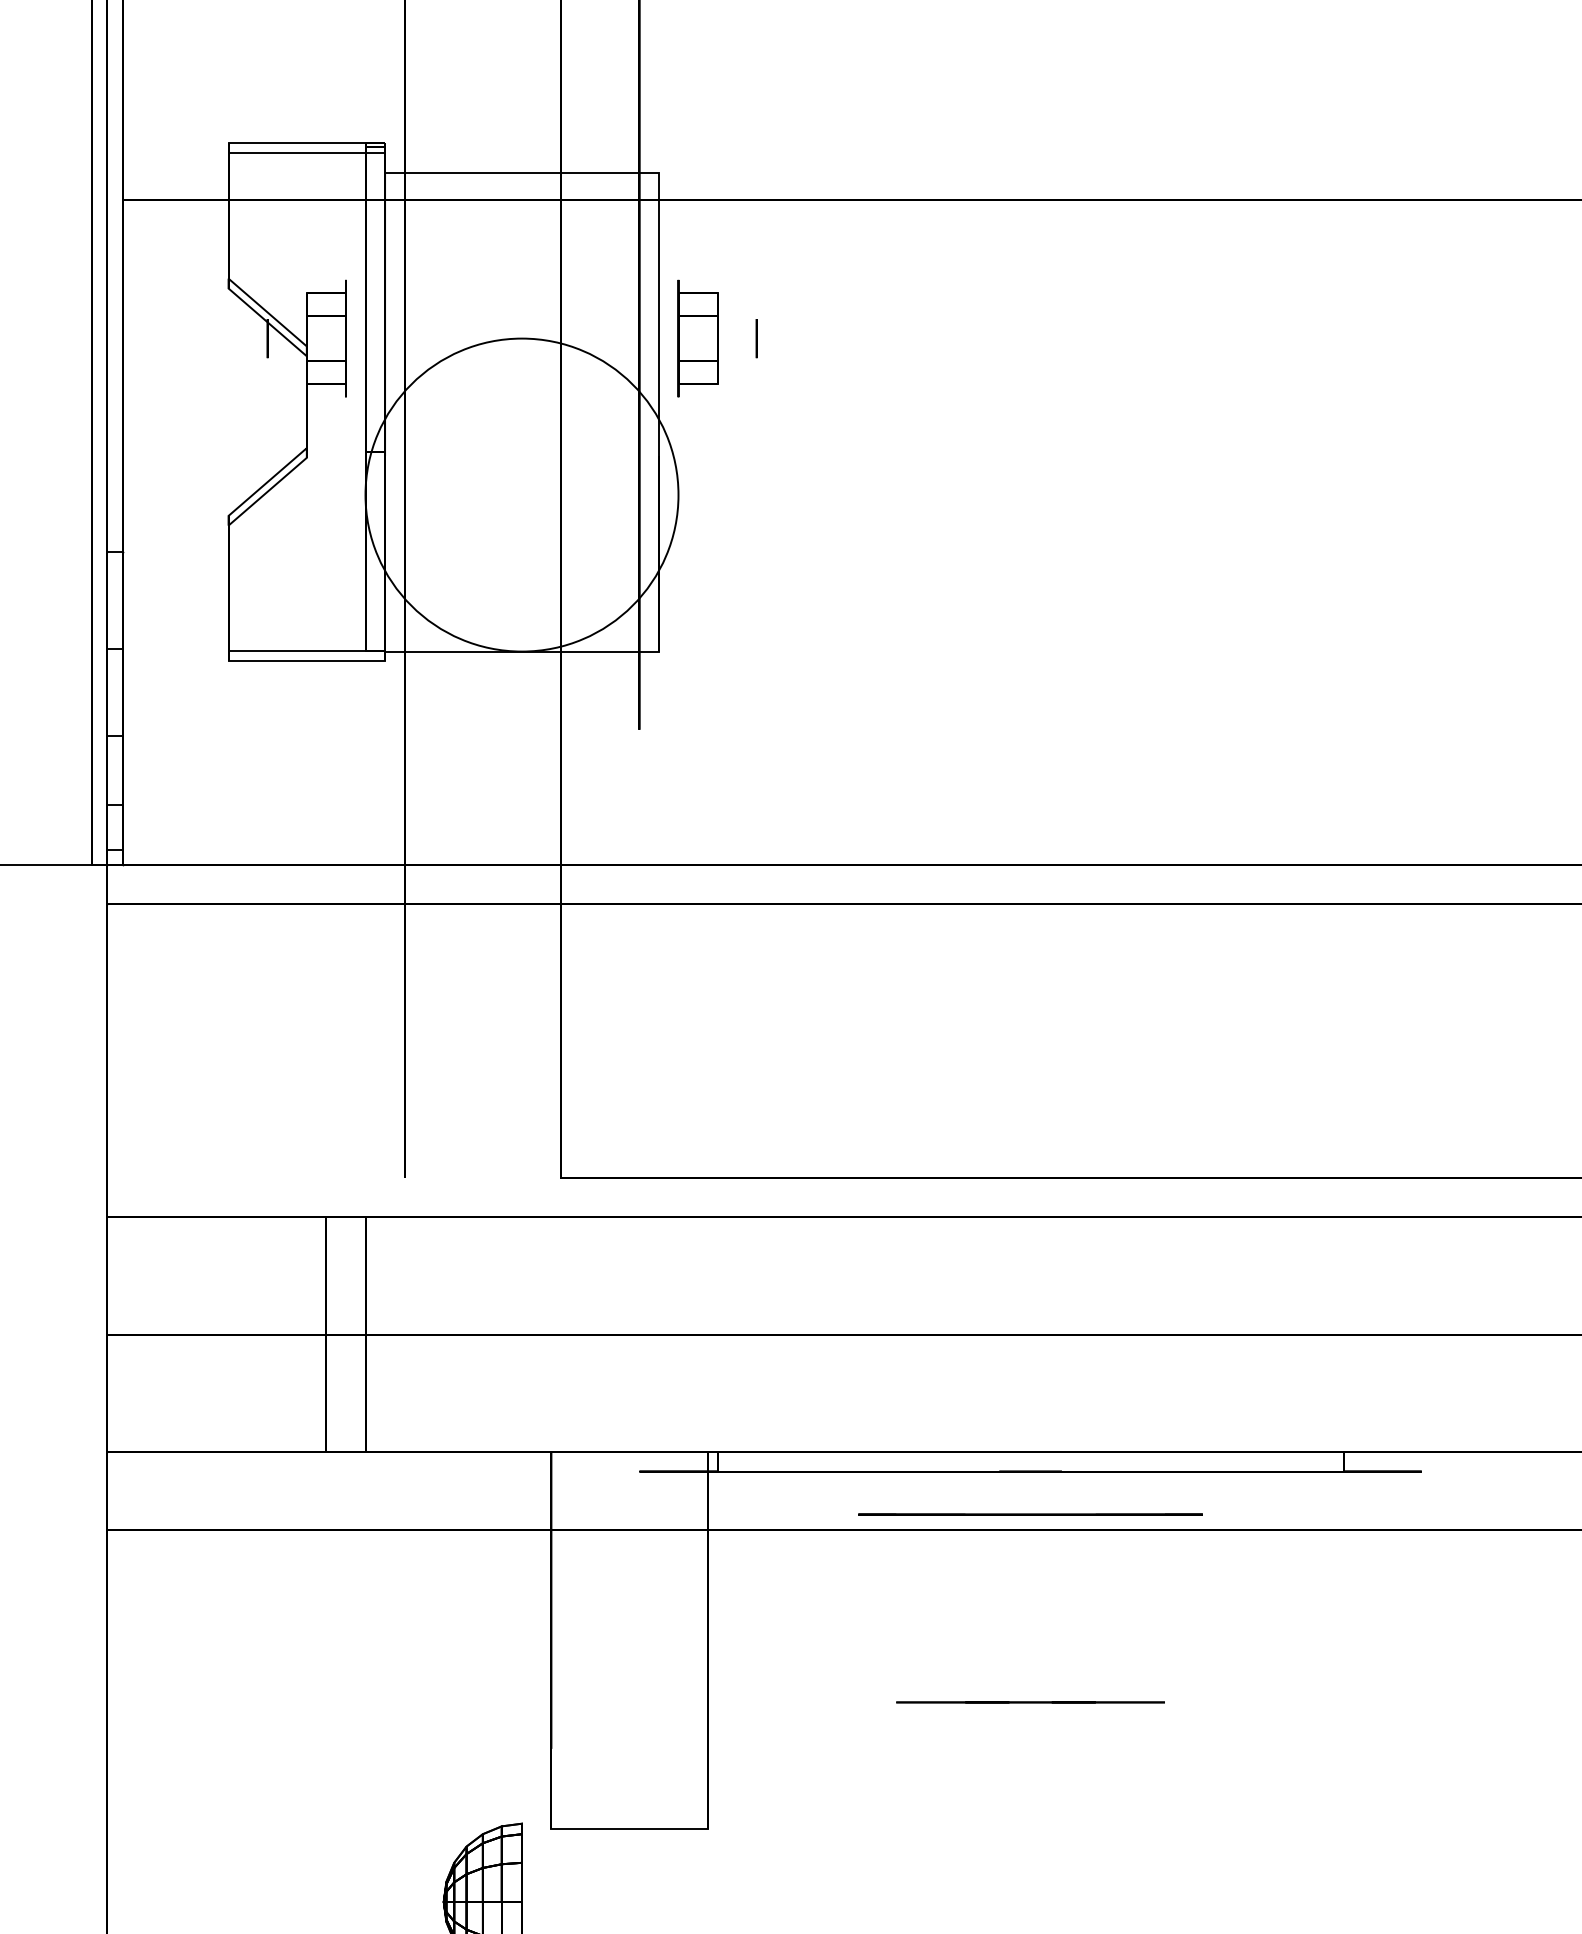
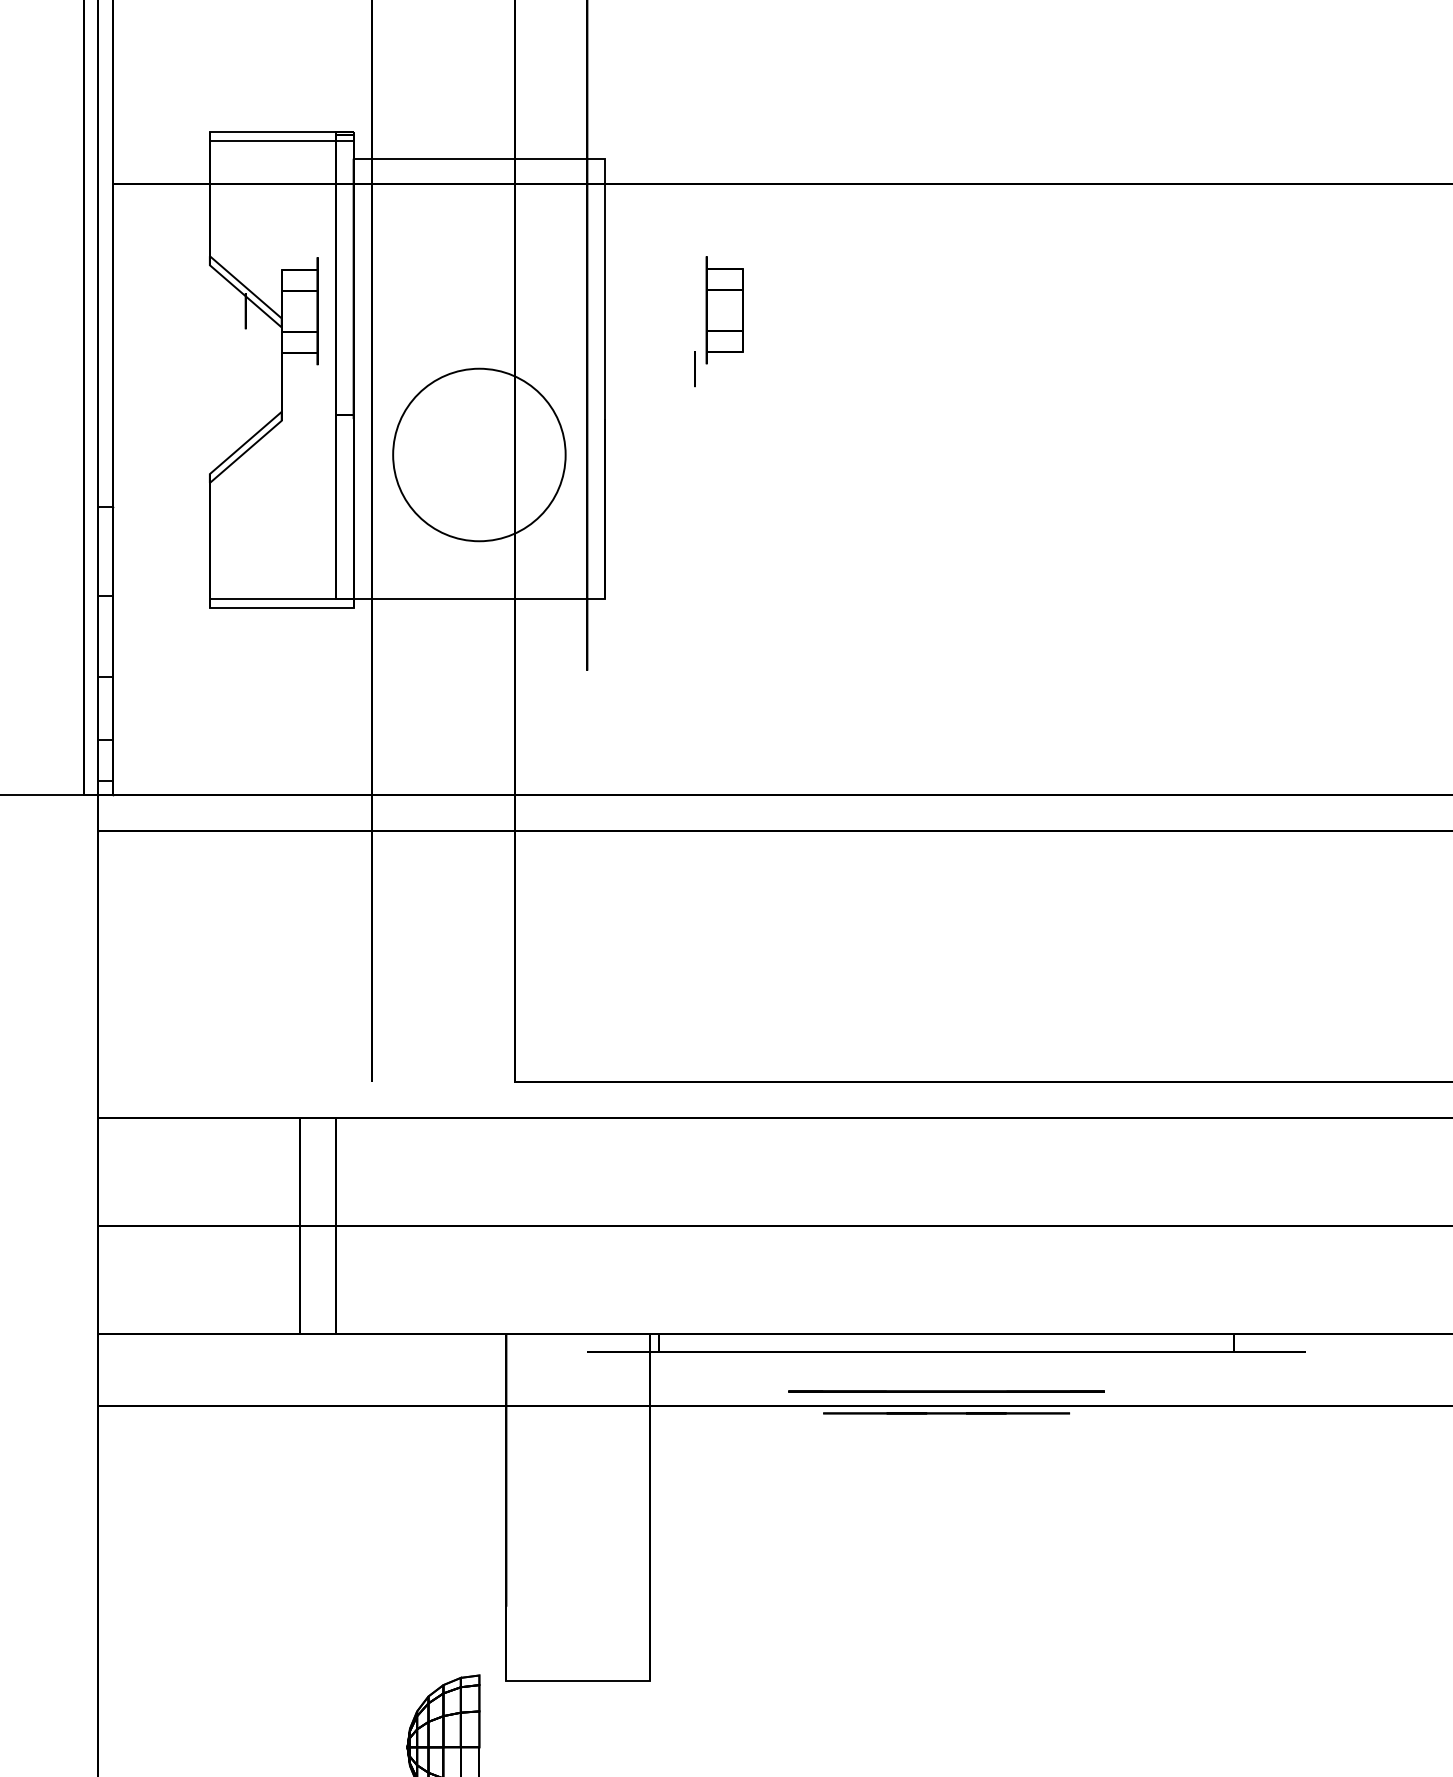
part: (697, 338) -> (724, 310), moved
circle: (756, 338) -> (694, 369), moved
circle: (521, 494) -> (478, 454), size x0.6
line: (1030, 1702) -> (946, 1413), moved

